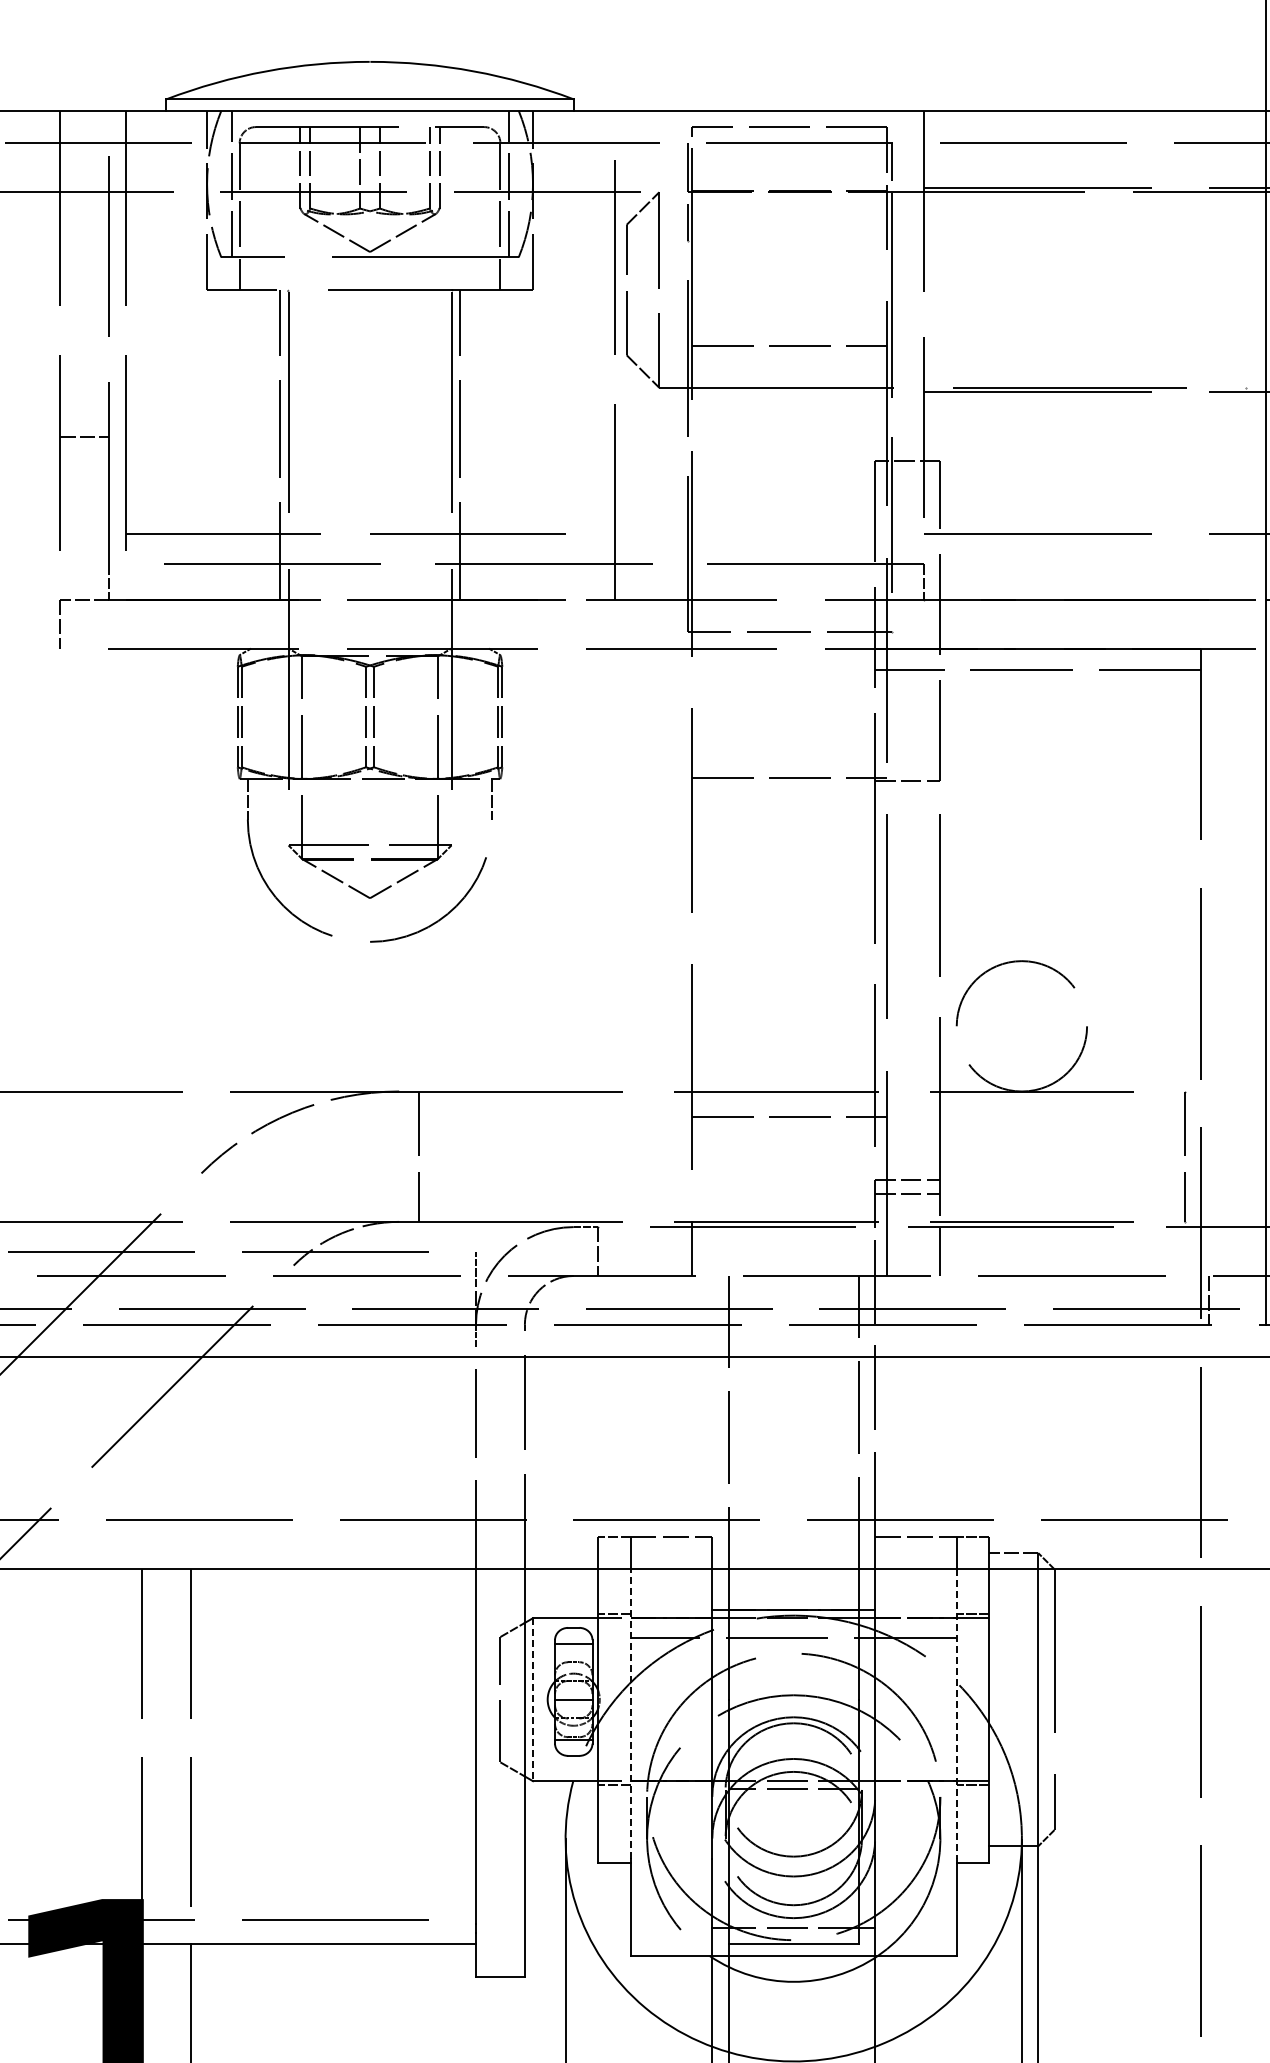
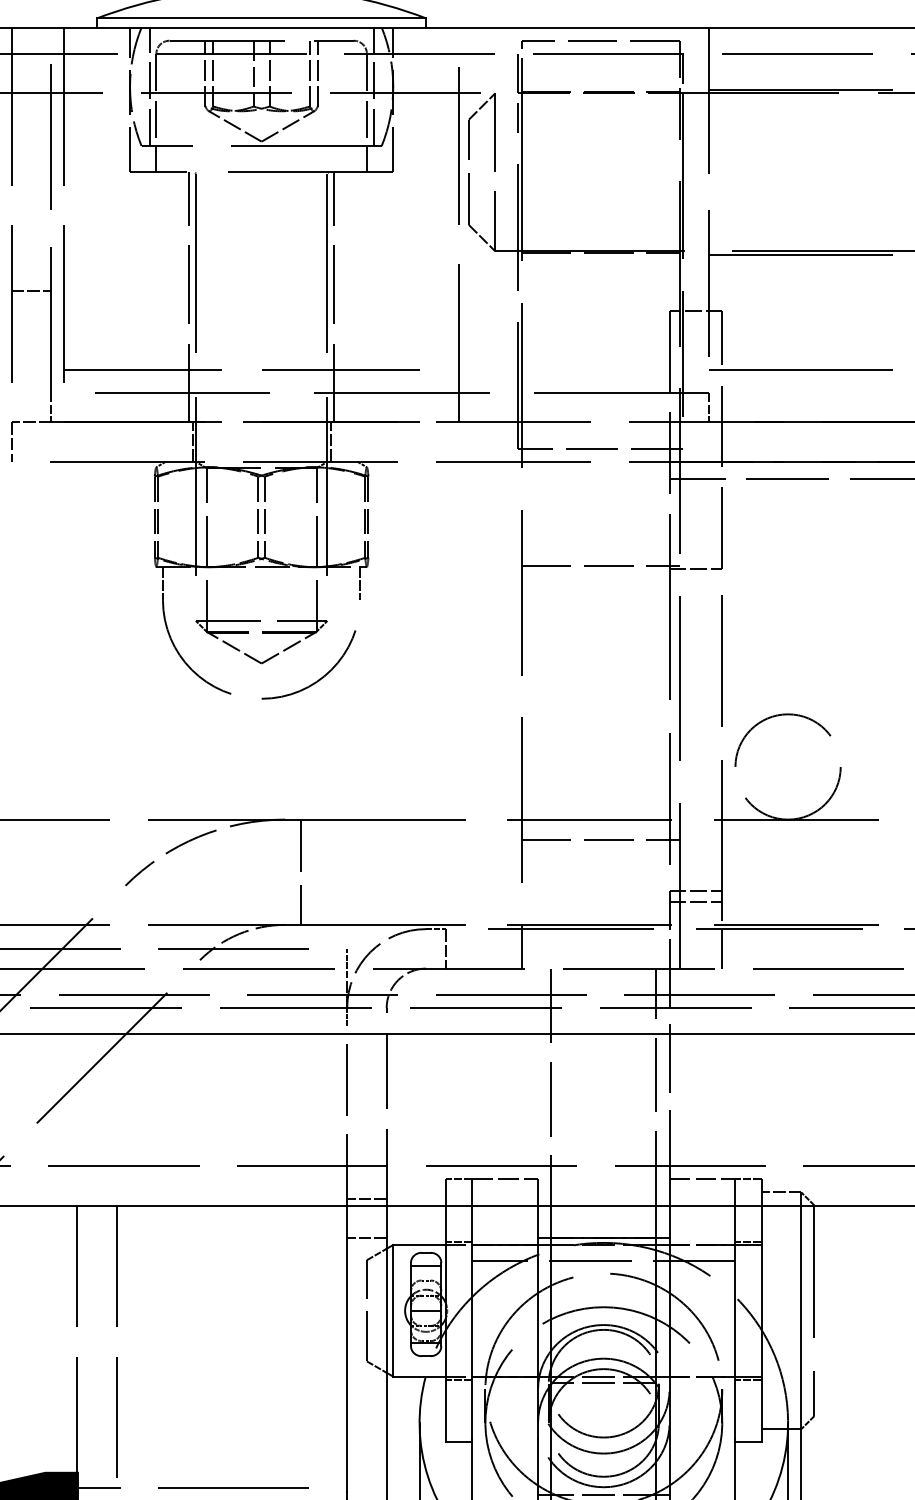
line: (789, 346) -> (600, 252), moved
line: (284, 623) -> (192, 441), added
line: (455, 623) -> (330, 441), added
line: (499, 1561) -> (366, 1199), added
line: (499, 1610) -> (366, 1238), added
line: (533, 1700) -> (393, 1311), dashed -> solid
line: (630, 1714) -> (471, 1322), dashed -> solid
line: (956, 1714) -> (735, 1322), dashed -> solid

